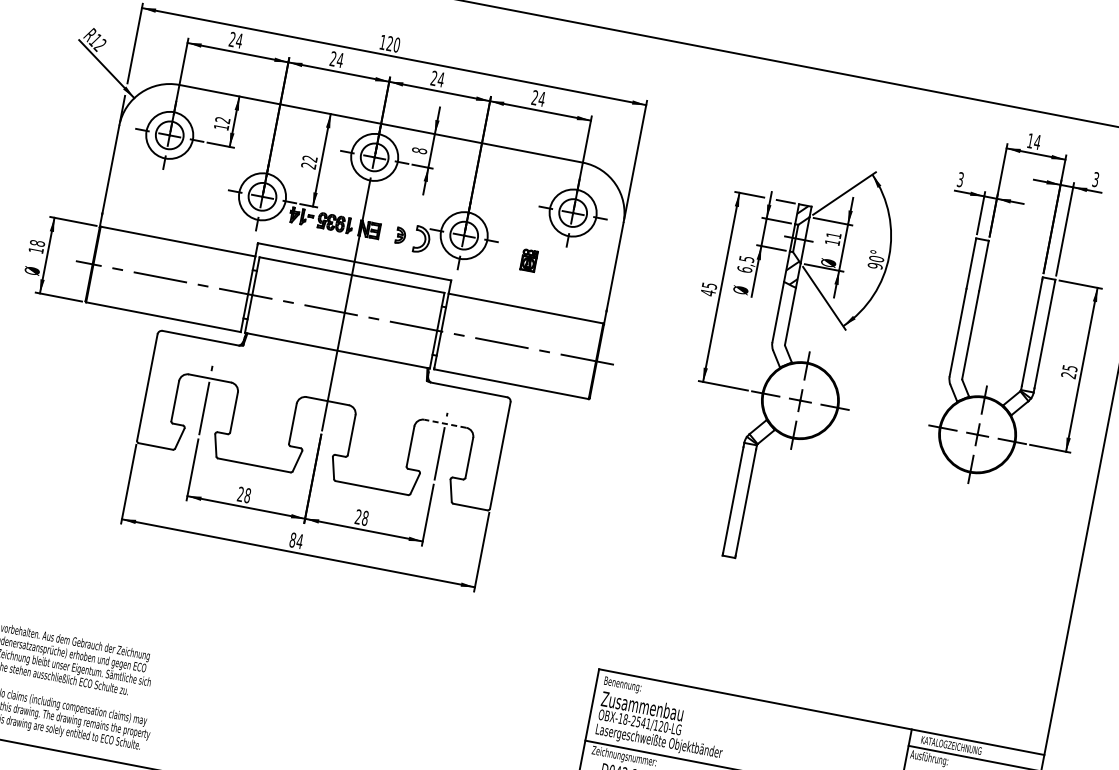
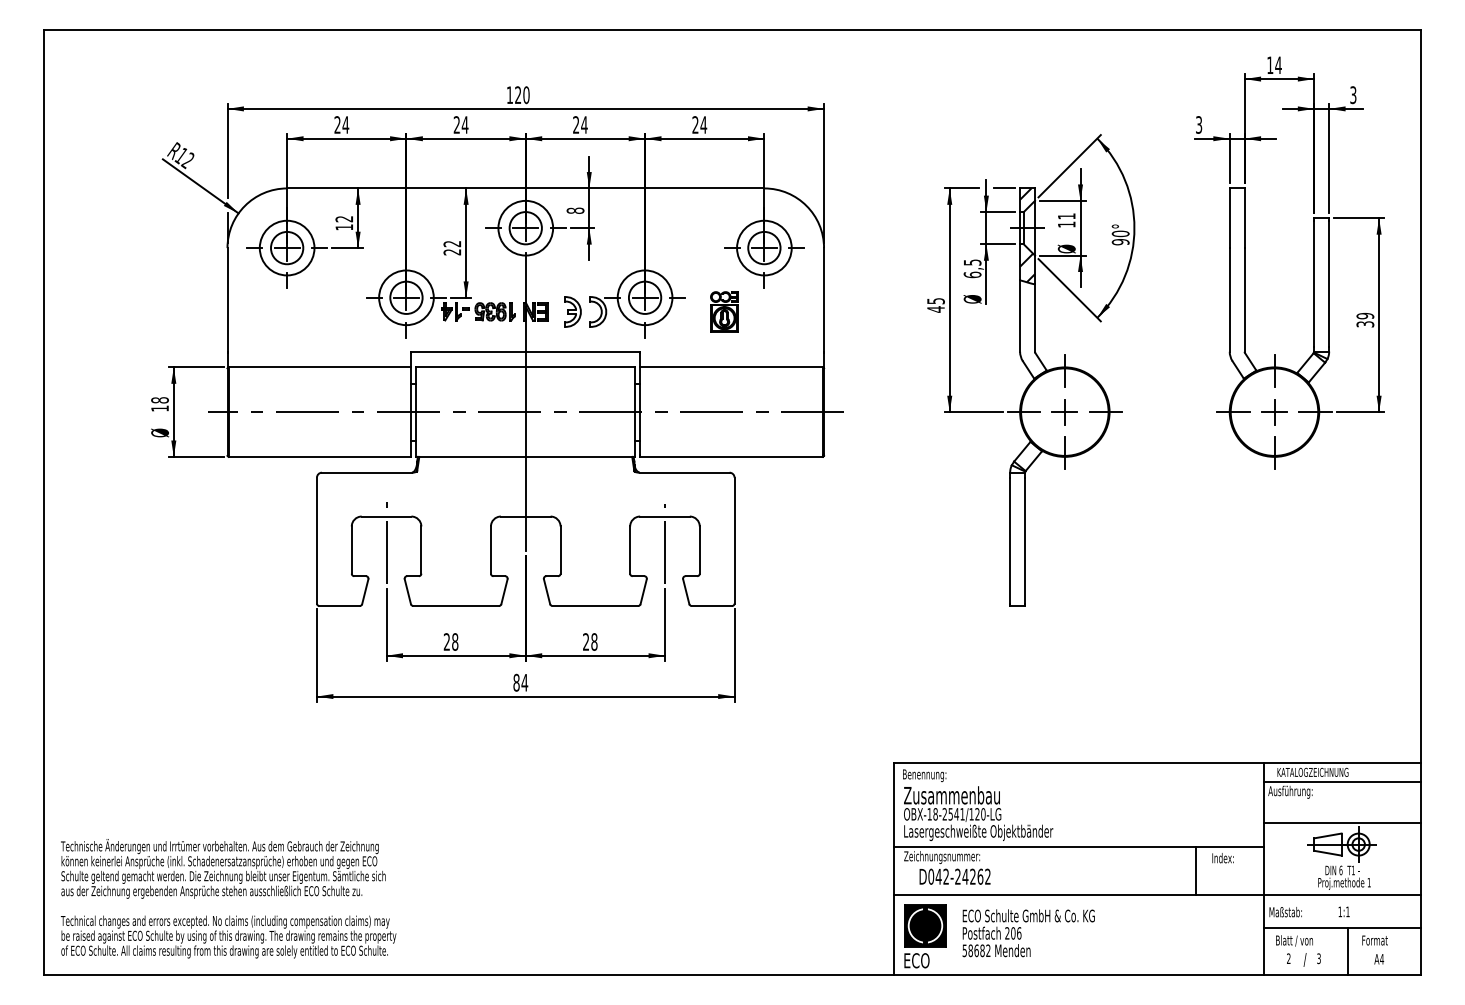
part: (400, 235) -> (572, 311), size x1.67
part: (529, 260) -> (724, 311), size x1.67
text: (1069, 371) -> (1365, 319), 25 -> 39
line: (445, 423) -> (664, 516), dashed -> solid

